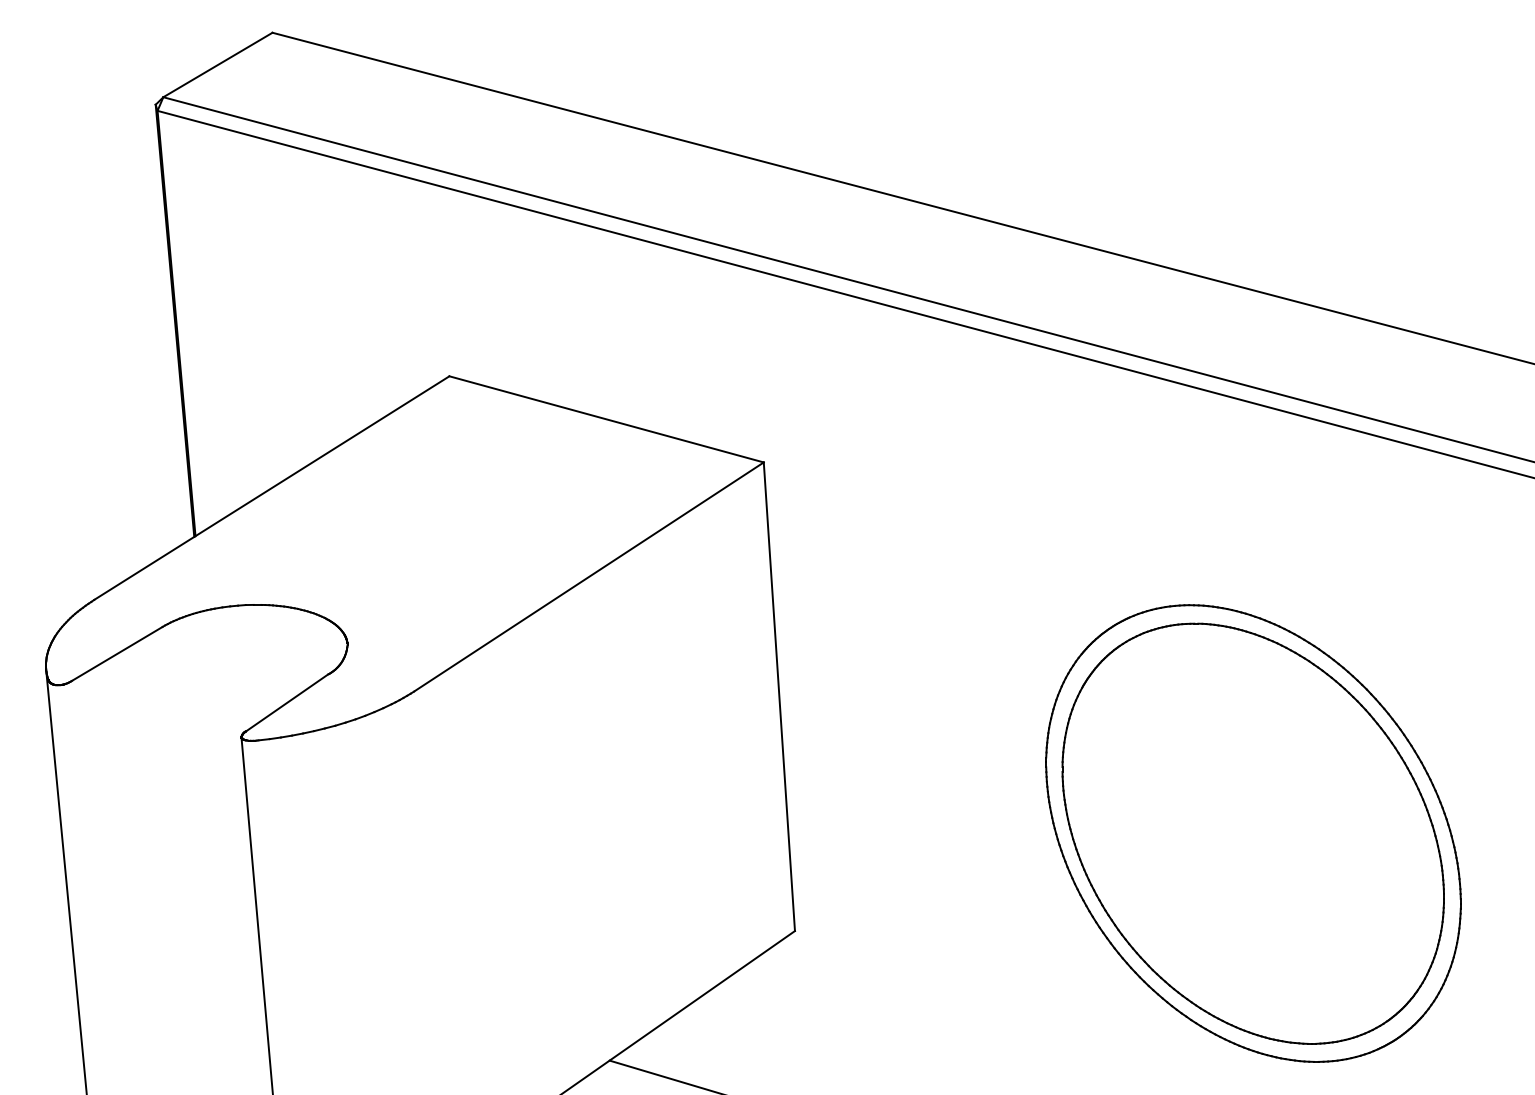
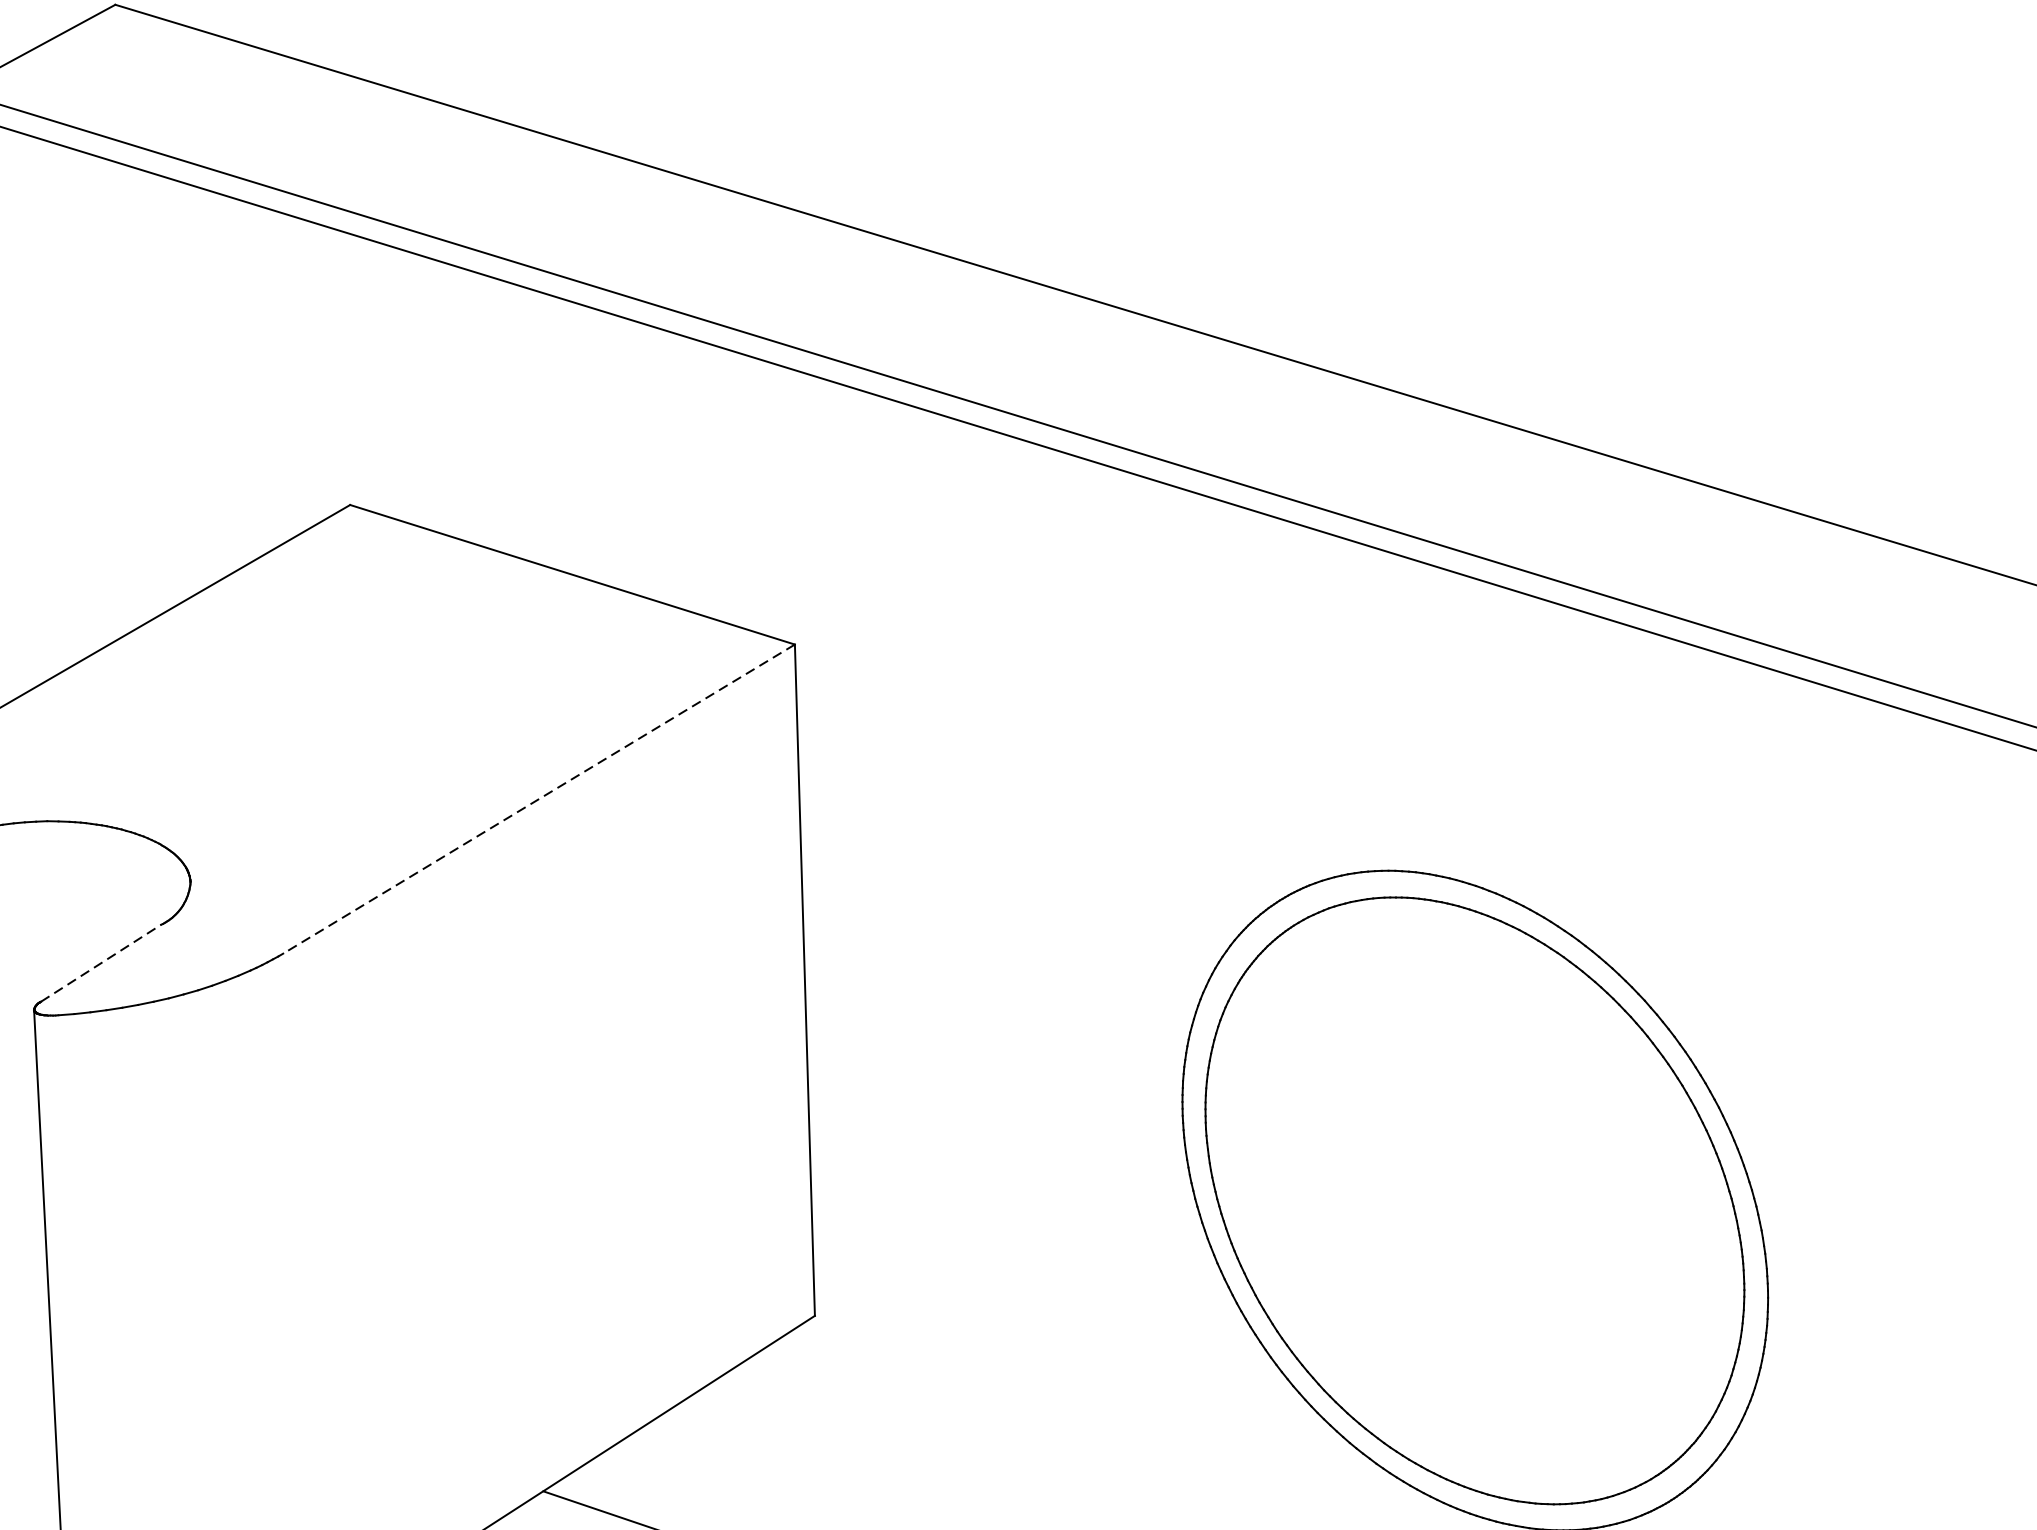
line: (588, 577) -> (538, 799), solid -> dashed
line: (287, 702) -> (101, 962), solid -> dashed

